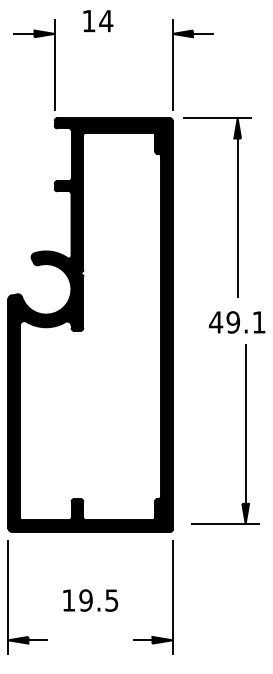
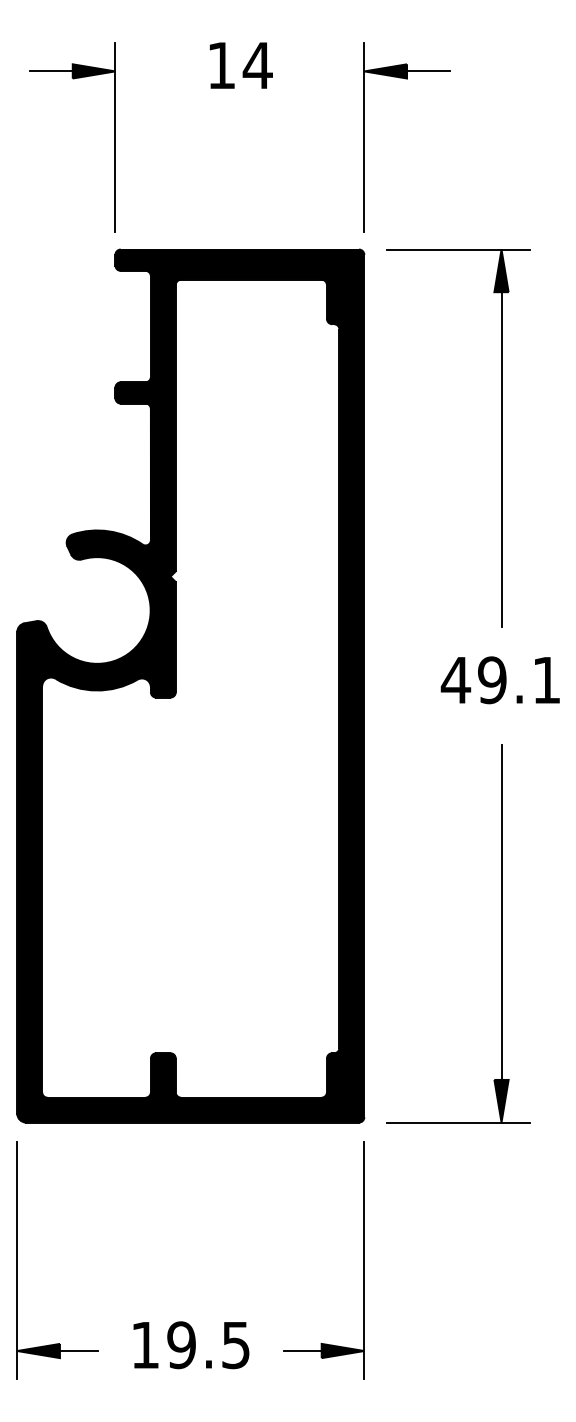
text: (98, 20) -> (241, 64), moved
part: (245, 434) -> (501, 933), moved
text: (90, 600) -> (190, 1345), moved

